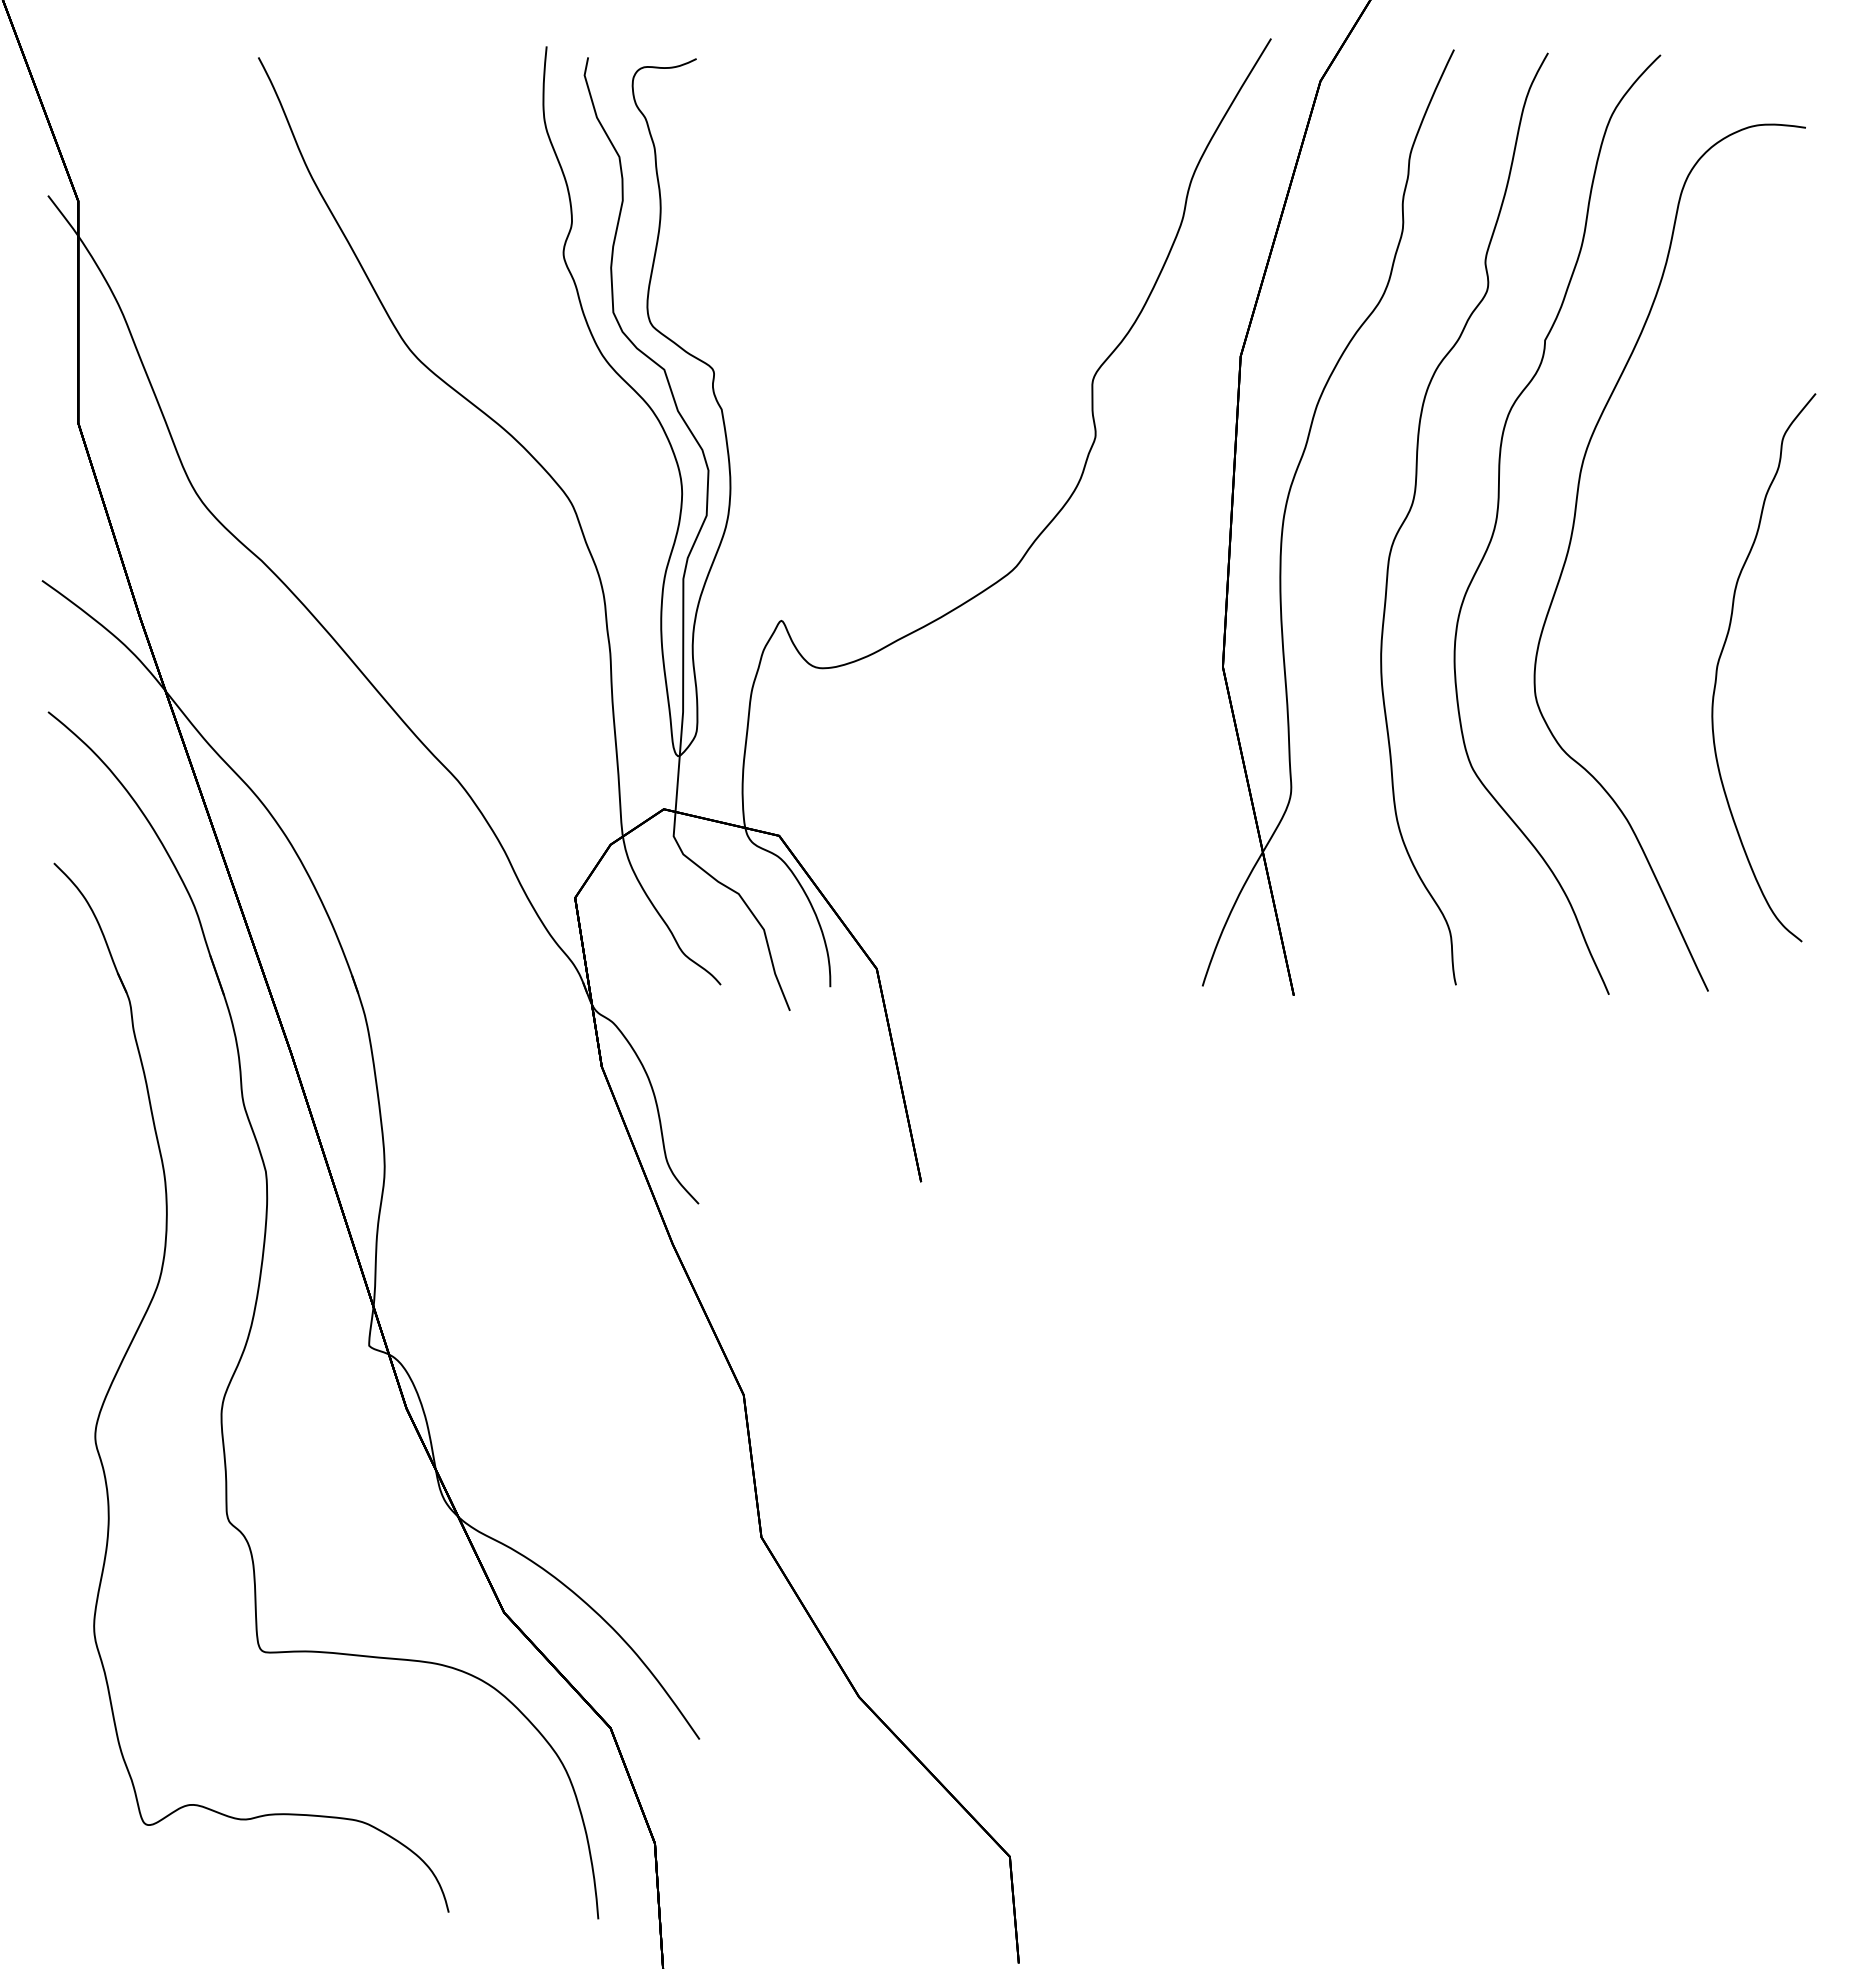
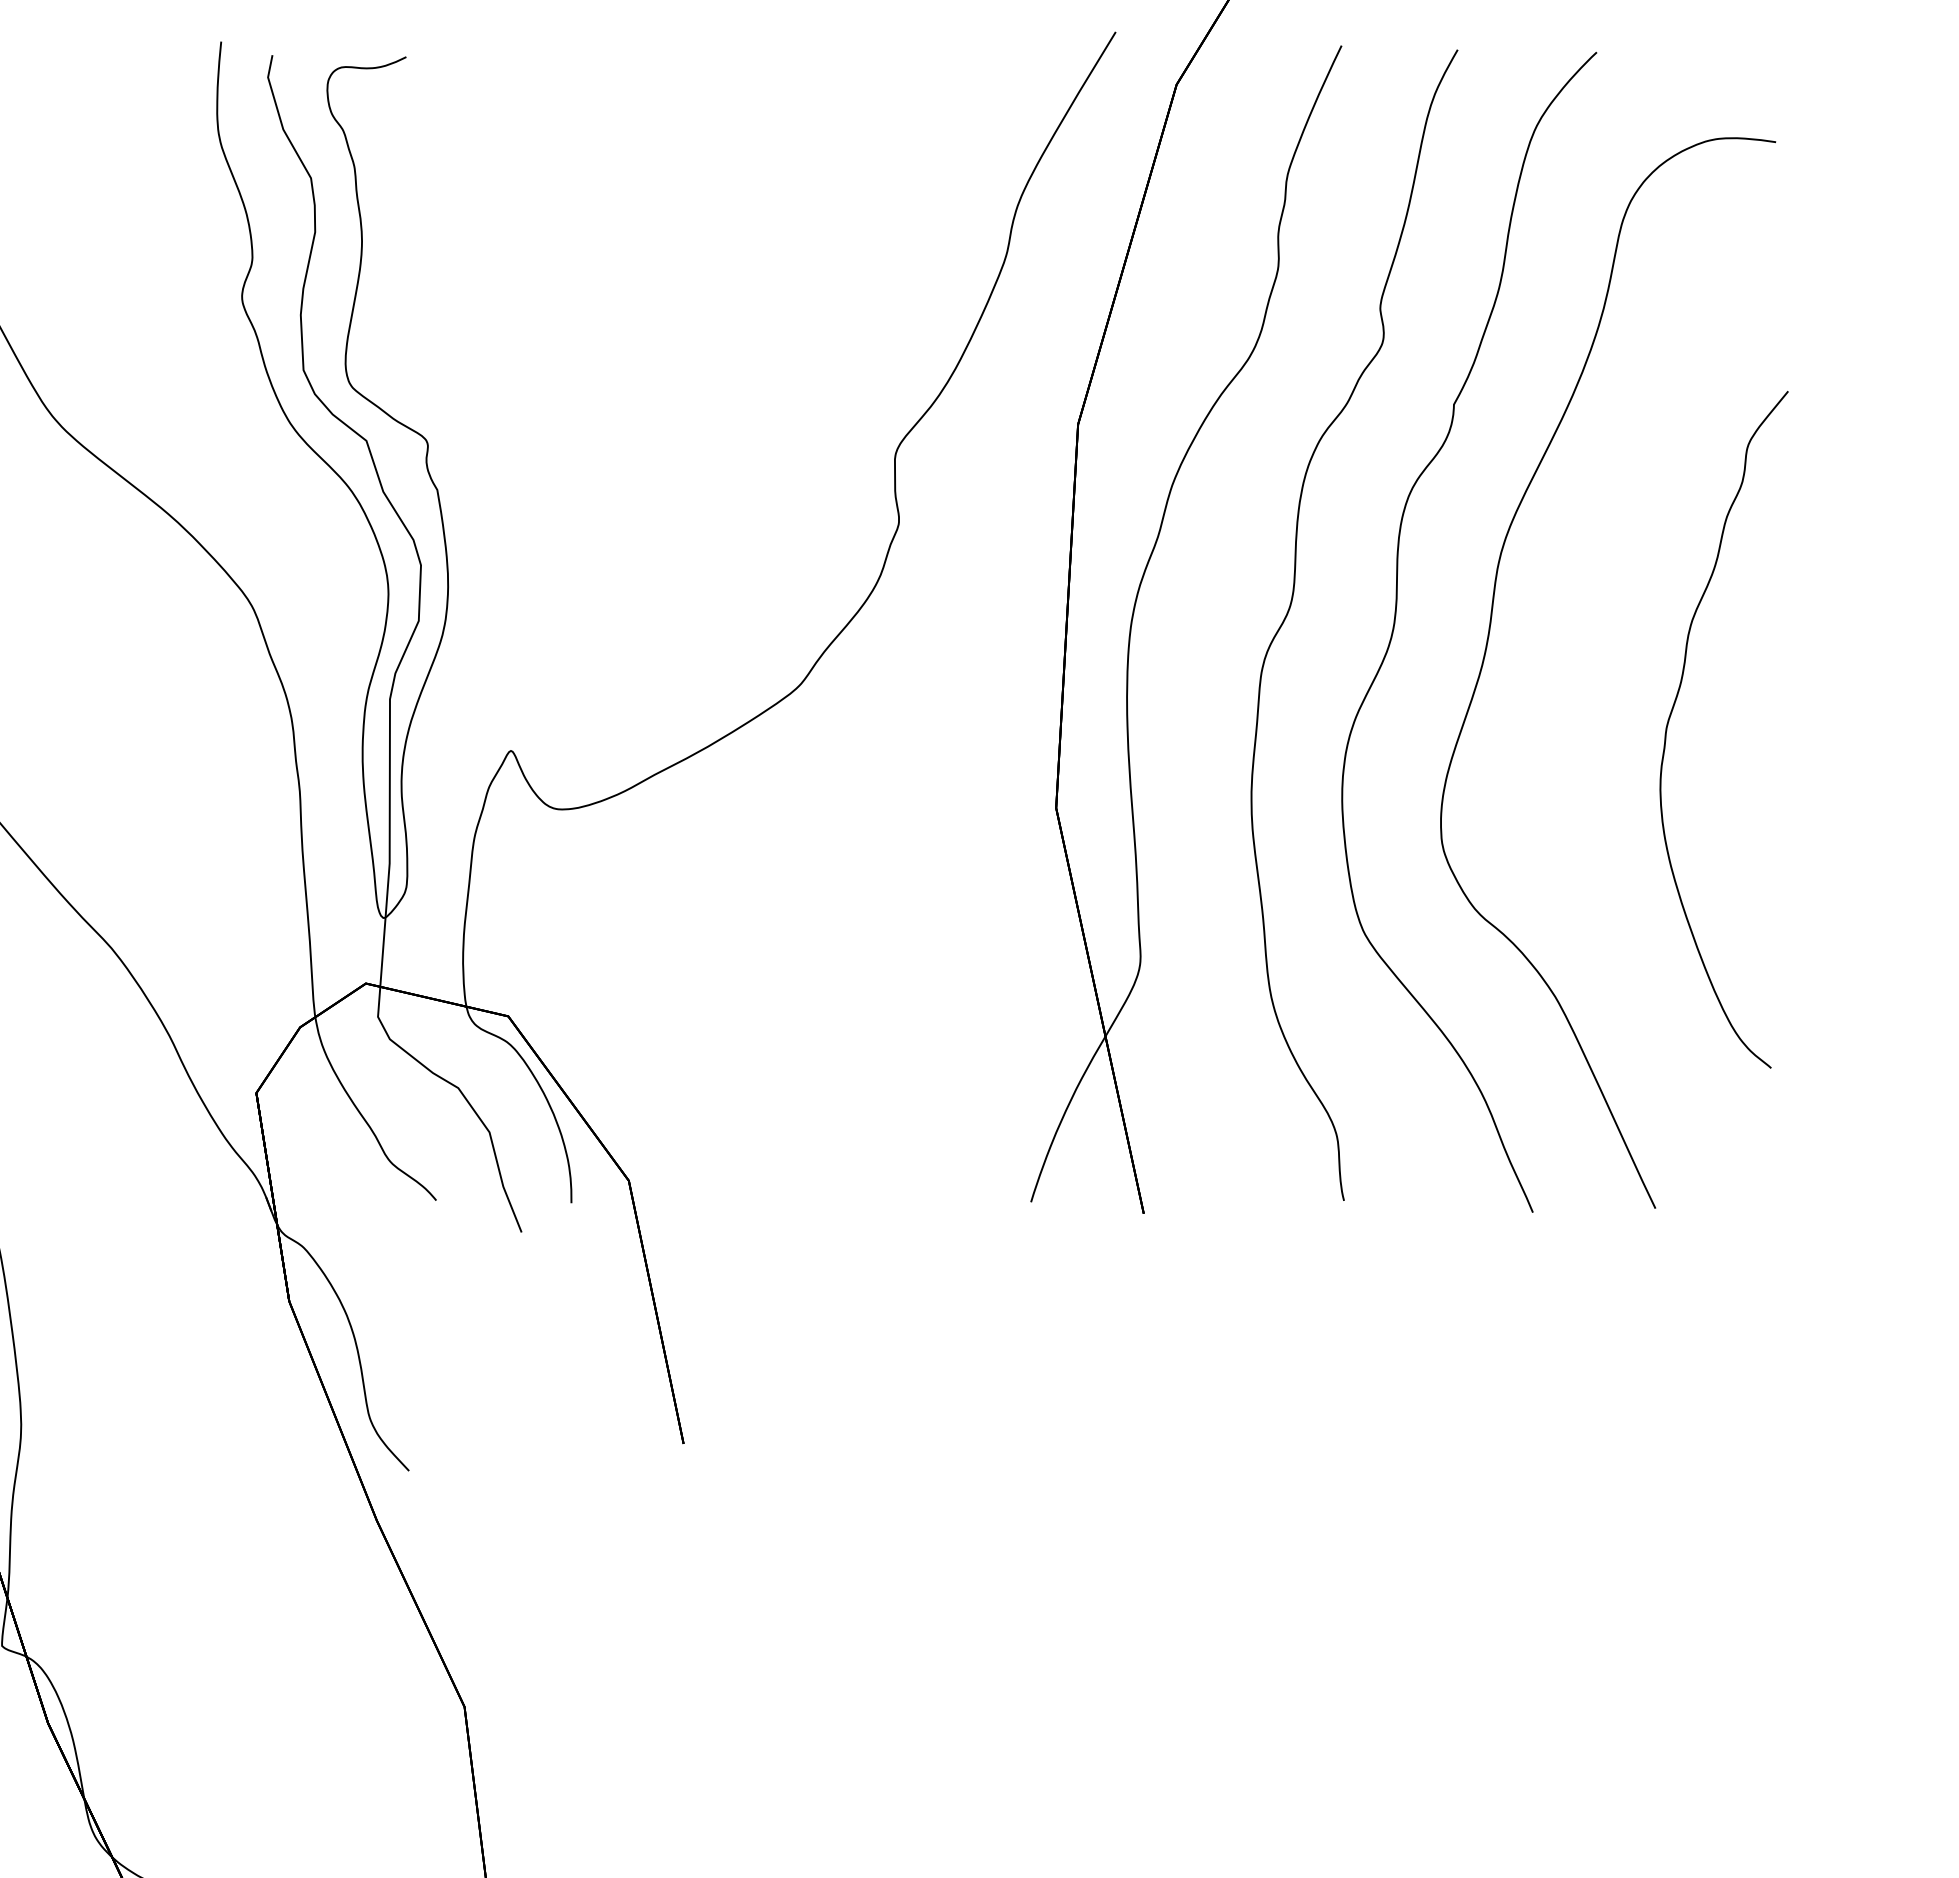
part: (1722, 653) -> (1673, 712), moved

